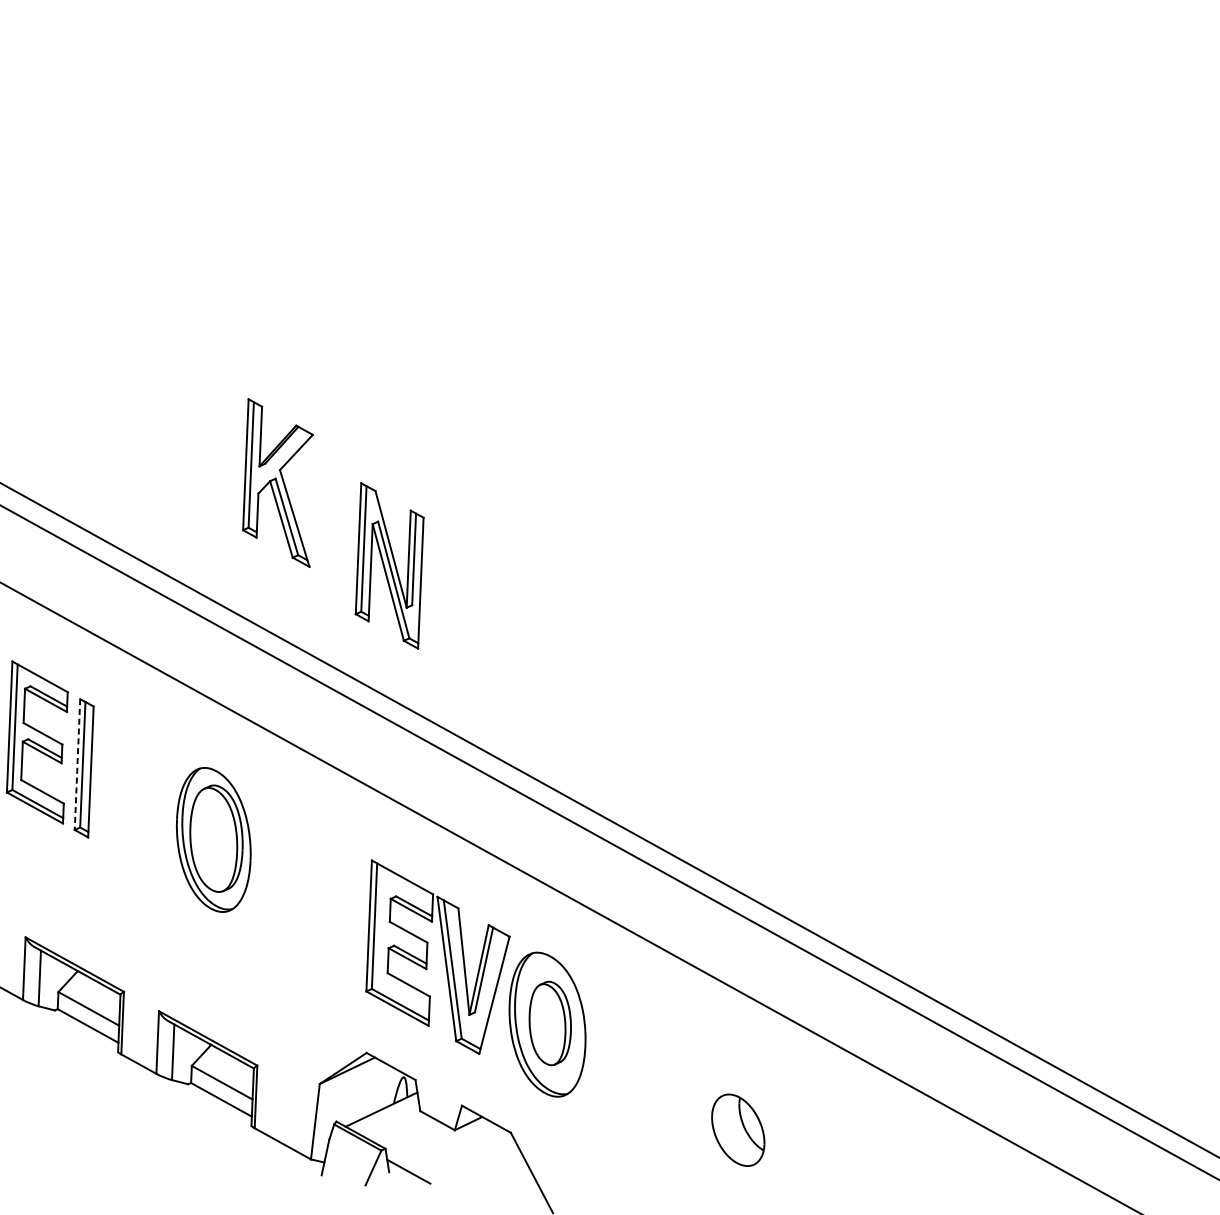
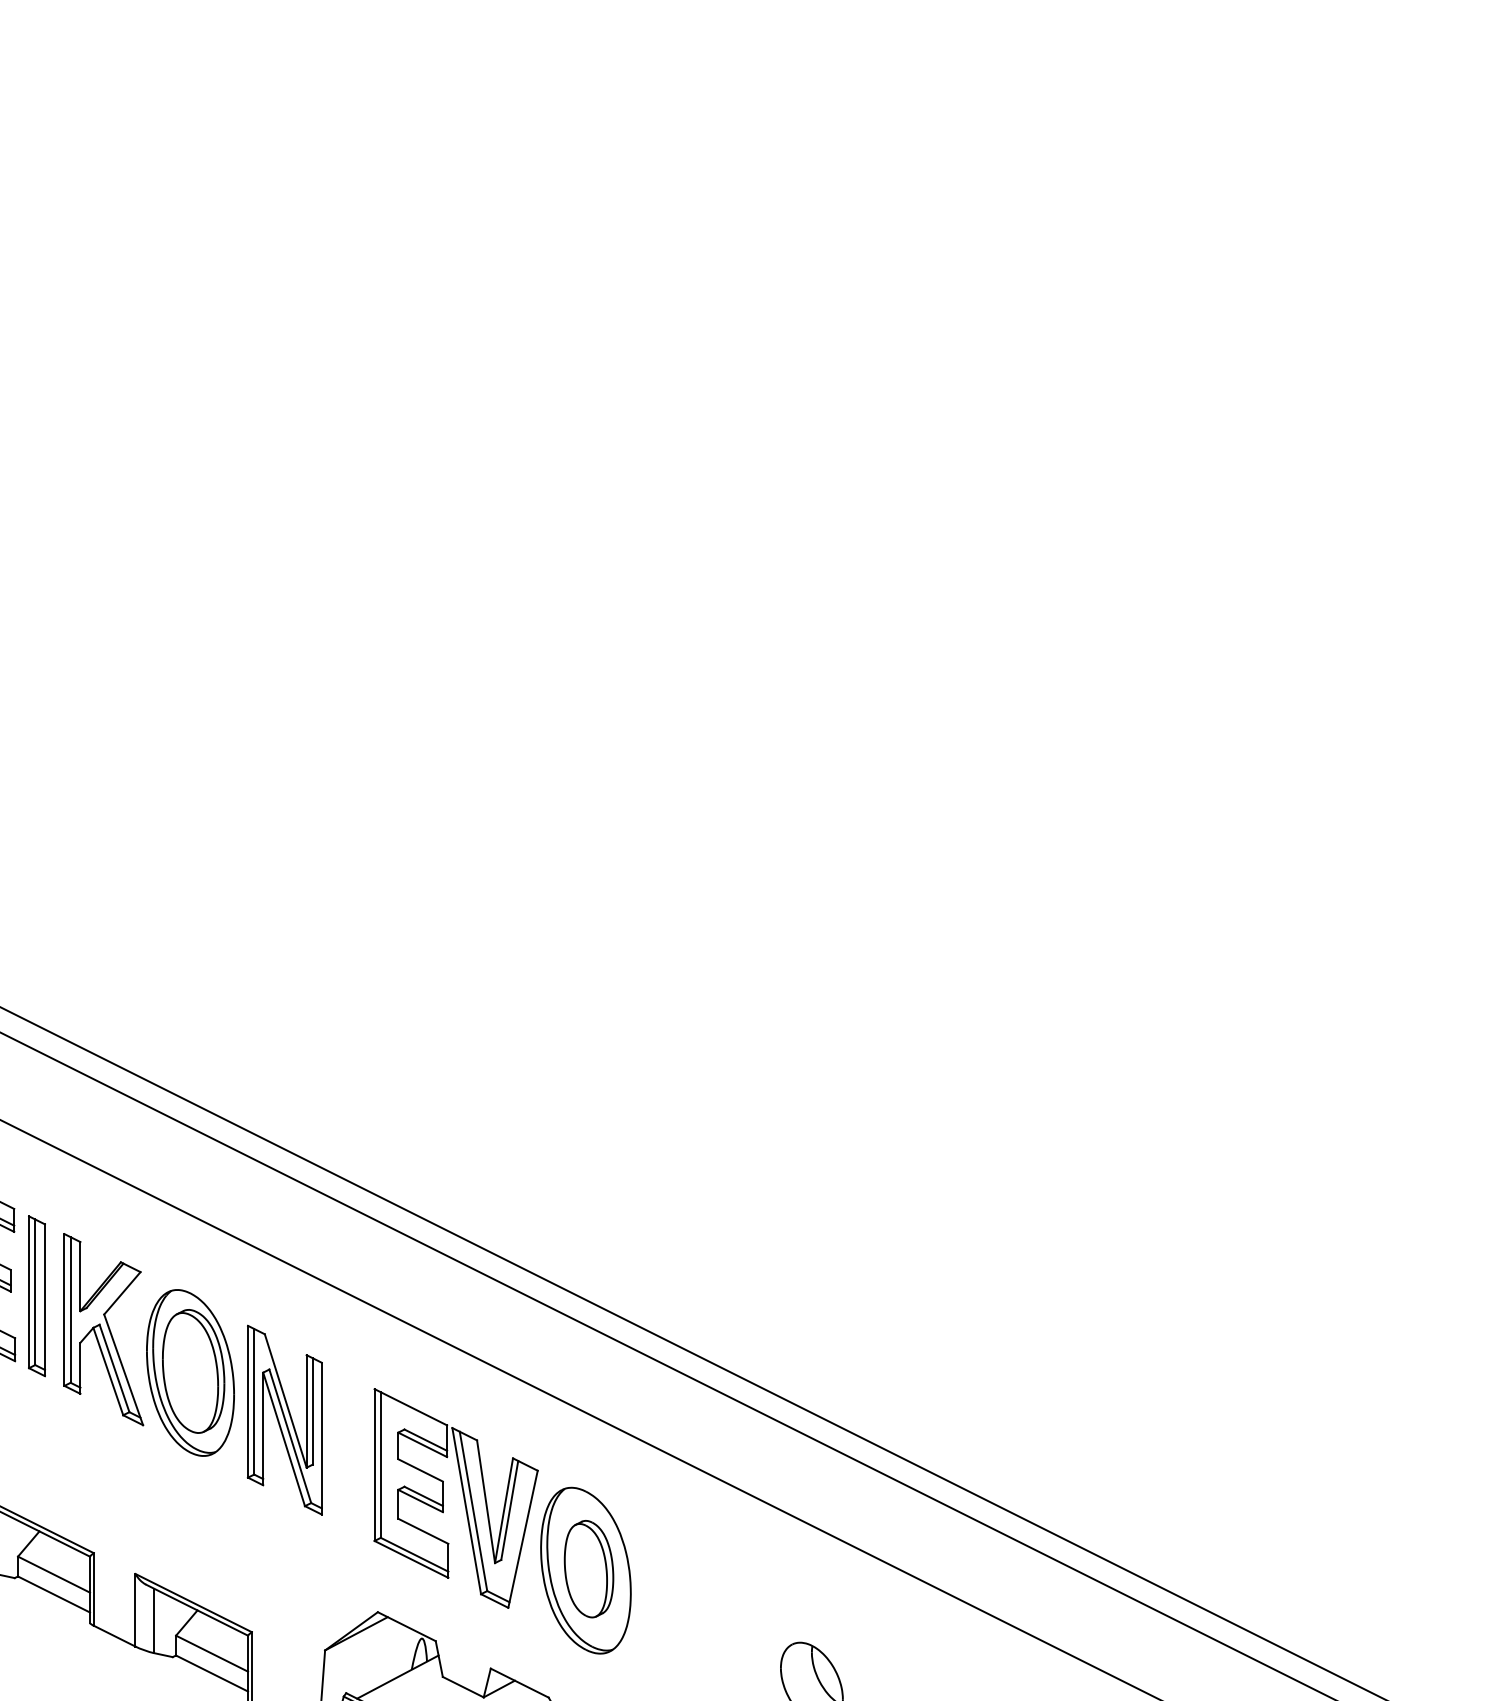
part: (278, 482) -> (103, 1329), moved
part: (389, 565) -> (284, 1419), moved
line: (77, 764) -> (29, 1292), dashed -> solid

